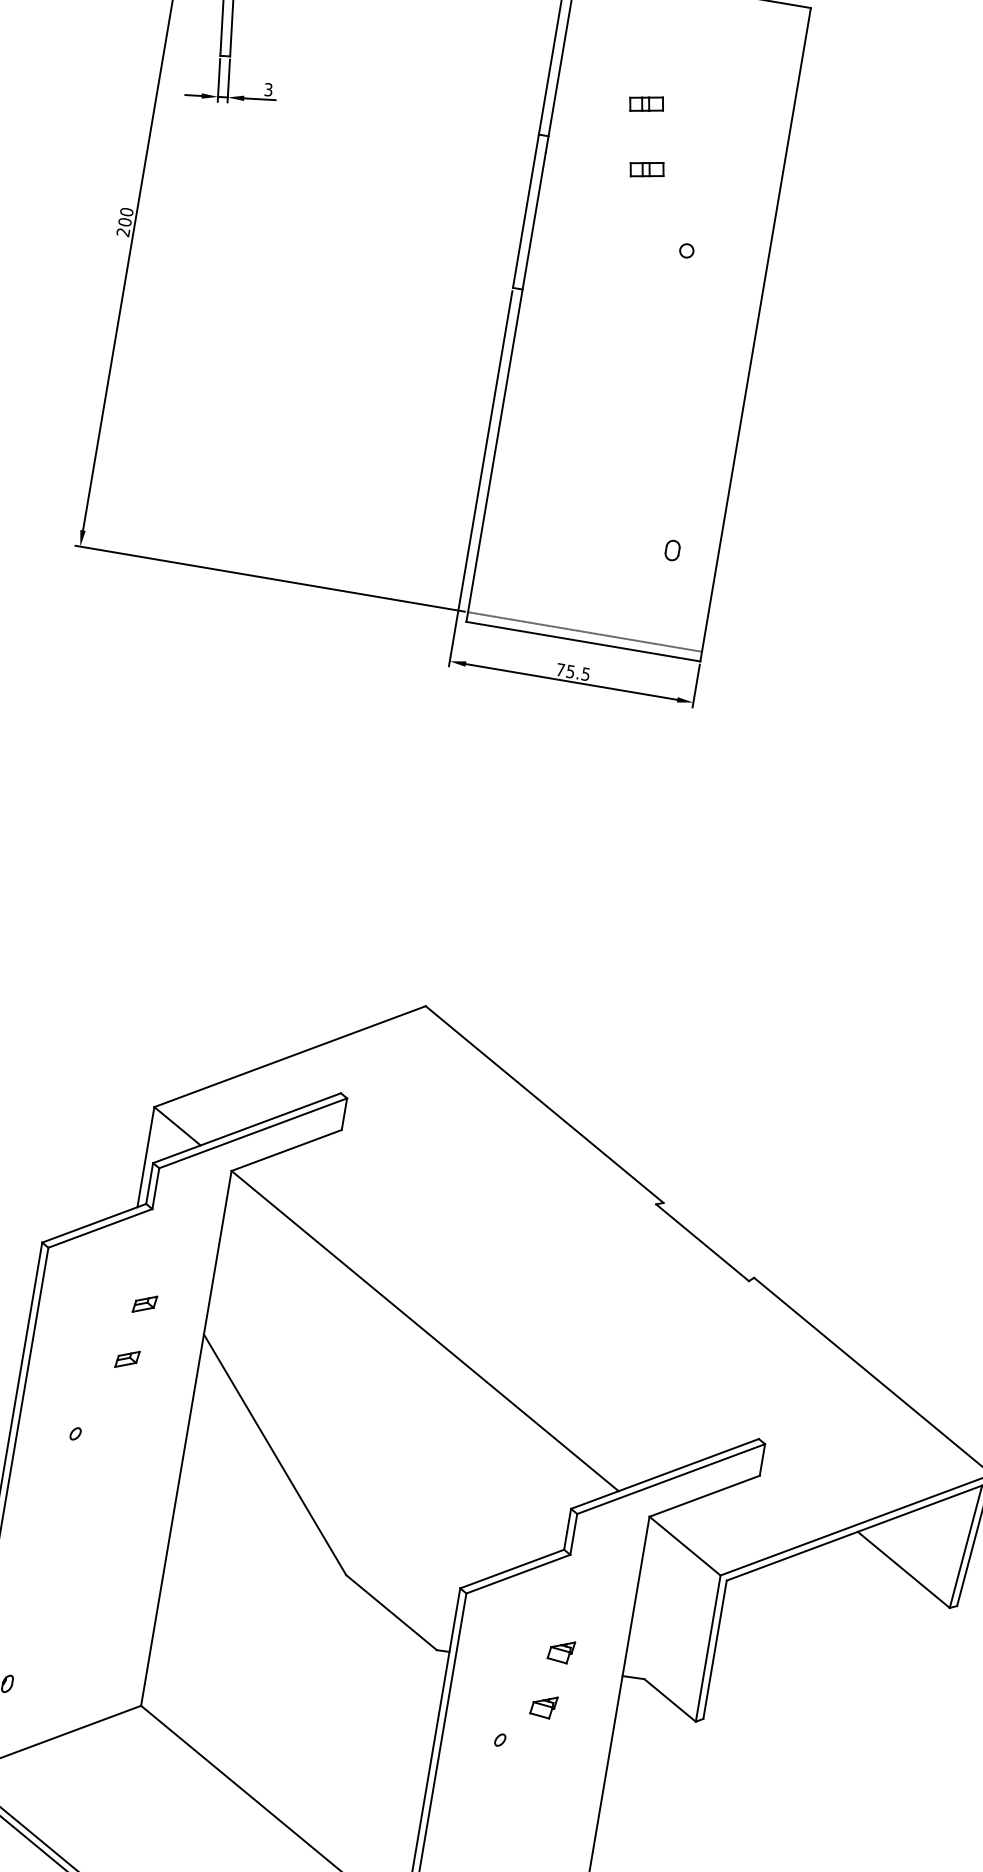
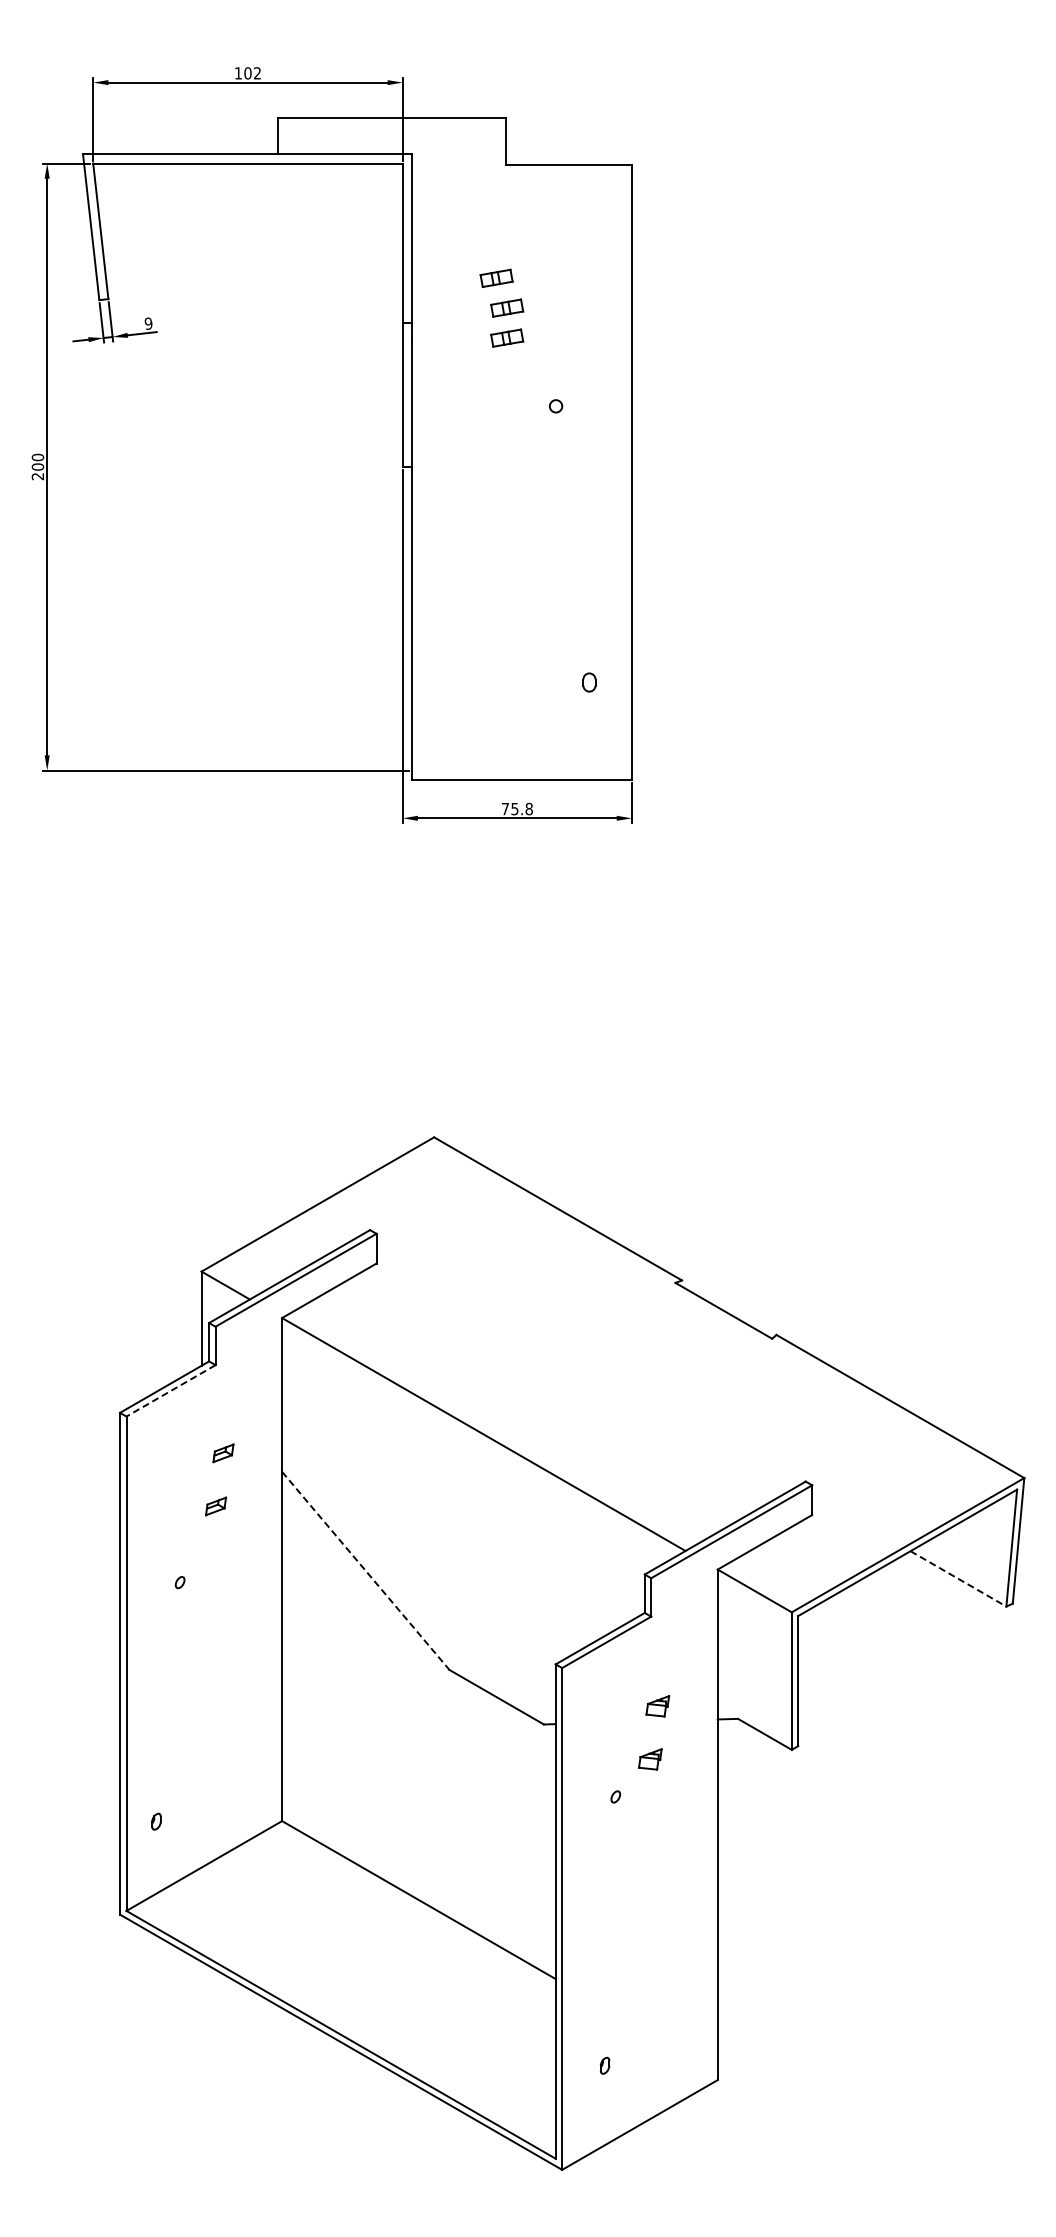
text: (268, 89) -> (148, 323), 3 -> 9
part: (652, 137) -> (507, 307), added
line: (584, 631) -> (521, 770), removed
text: (585, 673) -> (528, 808), 75.5 -> 75.8
line: (99, 1228) -> (170, 1391), solid -> dashed
line: (274, 1454) -> (365, 1570), solid -> dashed
line: (903, 1570) -> (958, 1579), solid -> dashed

